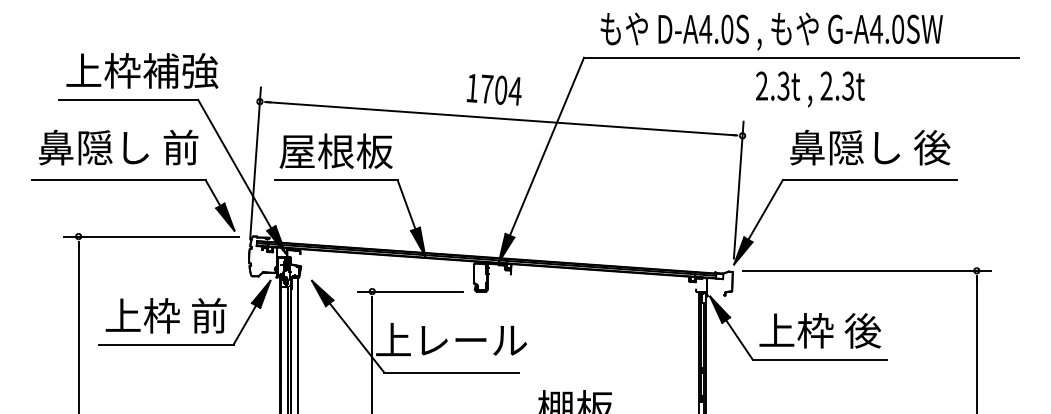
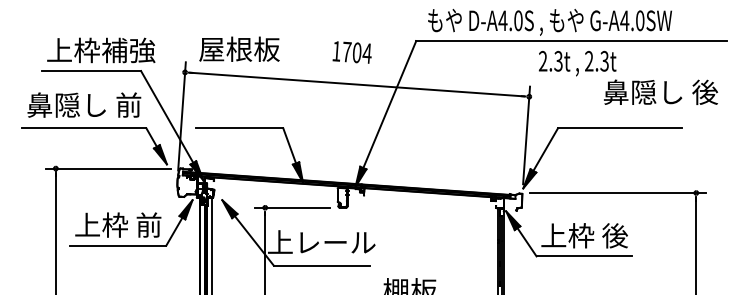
text: (493, 89) -> (351, 52), moved
text: (870, 147) -> (661, 92), moved
text: (335, 150) -> (239, 48), moved

